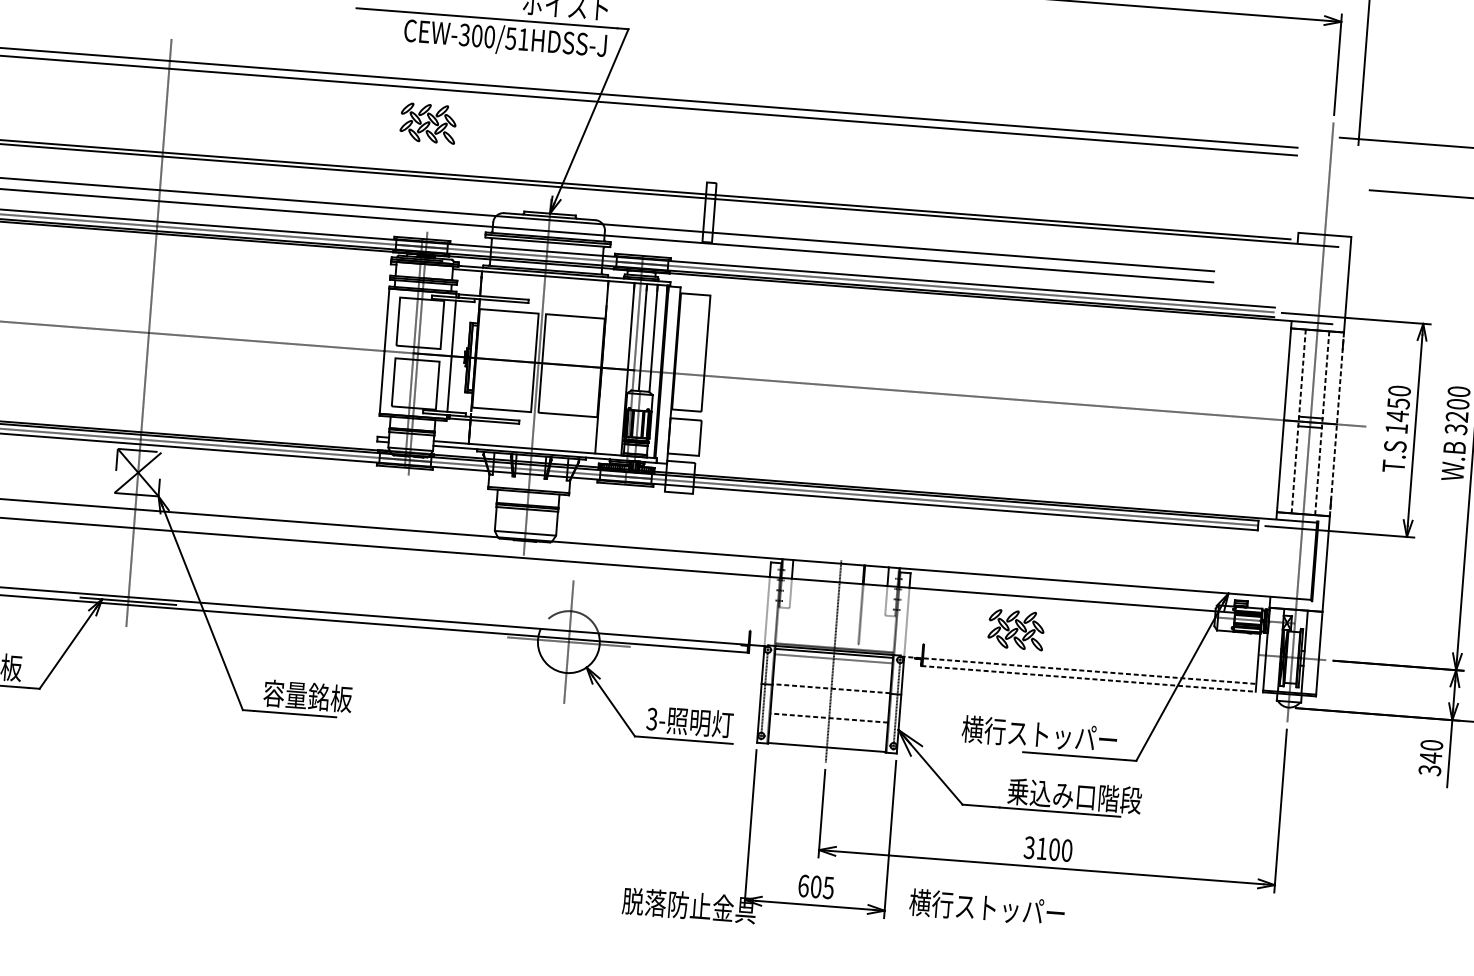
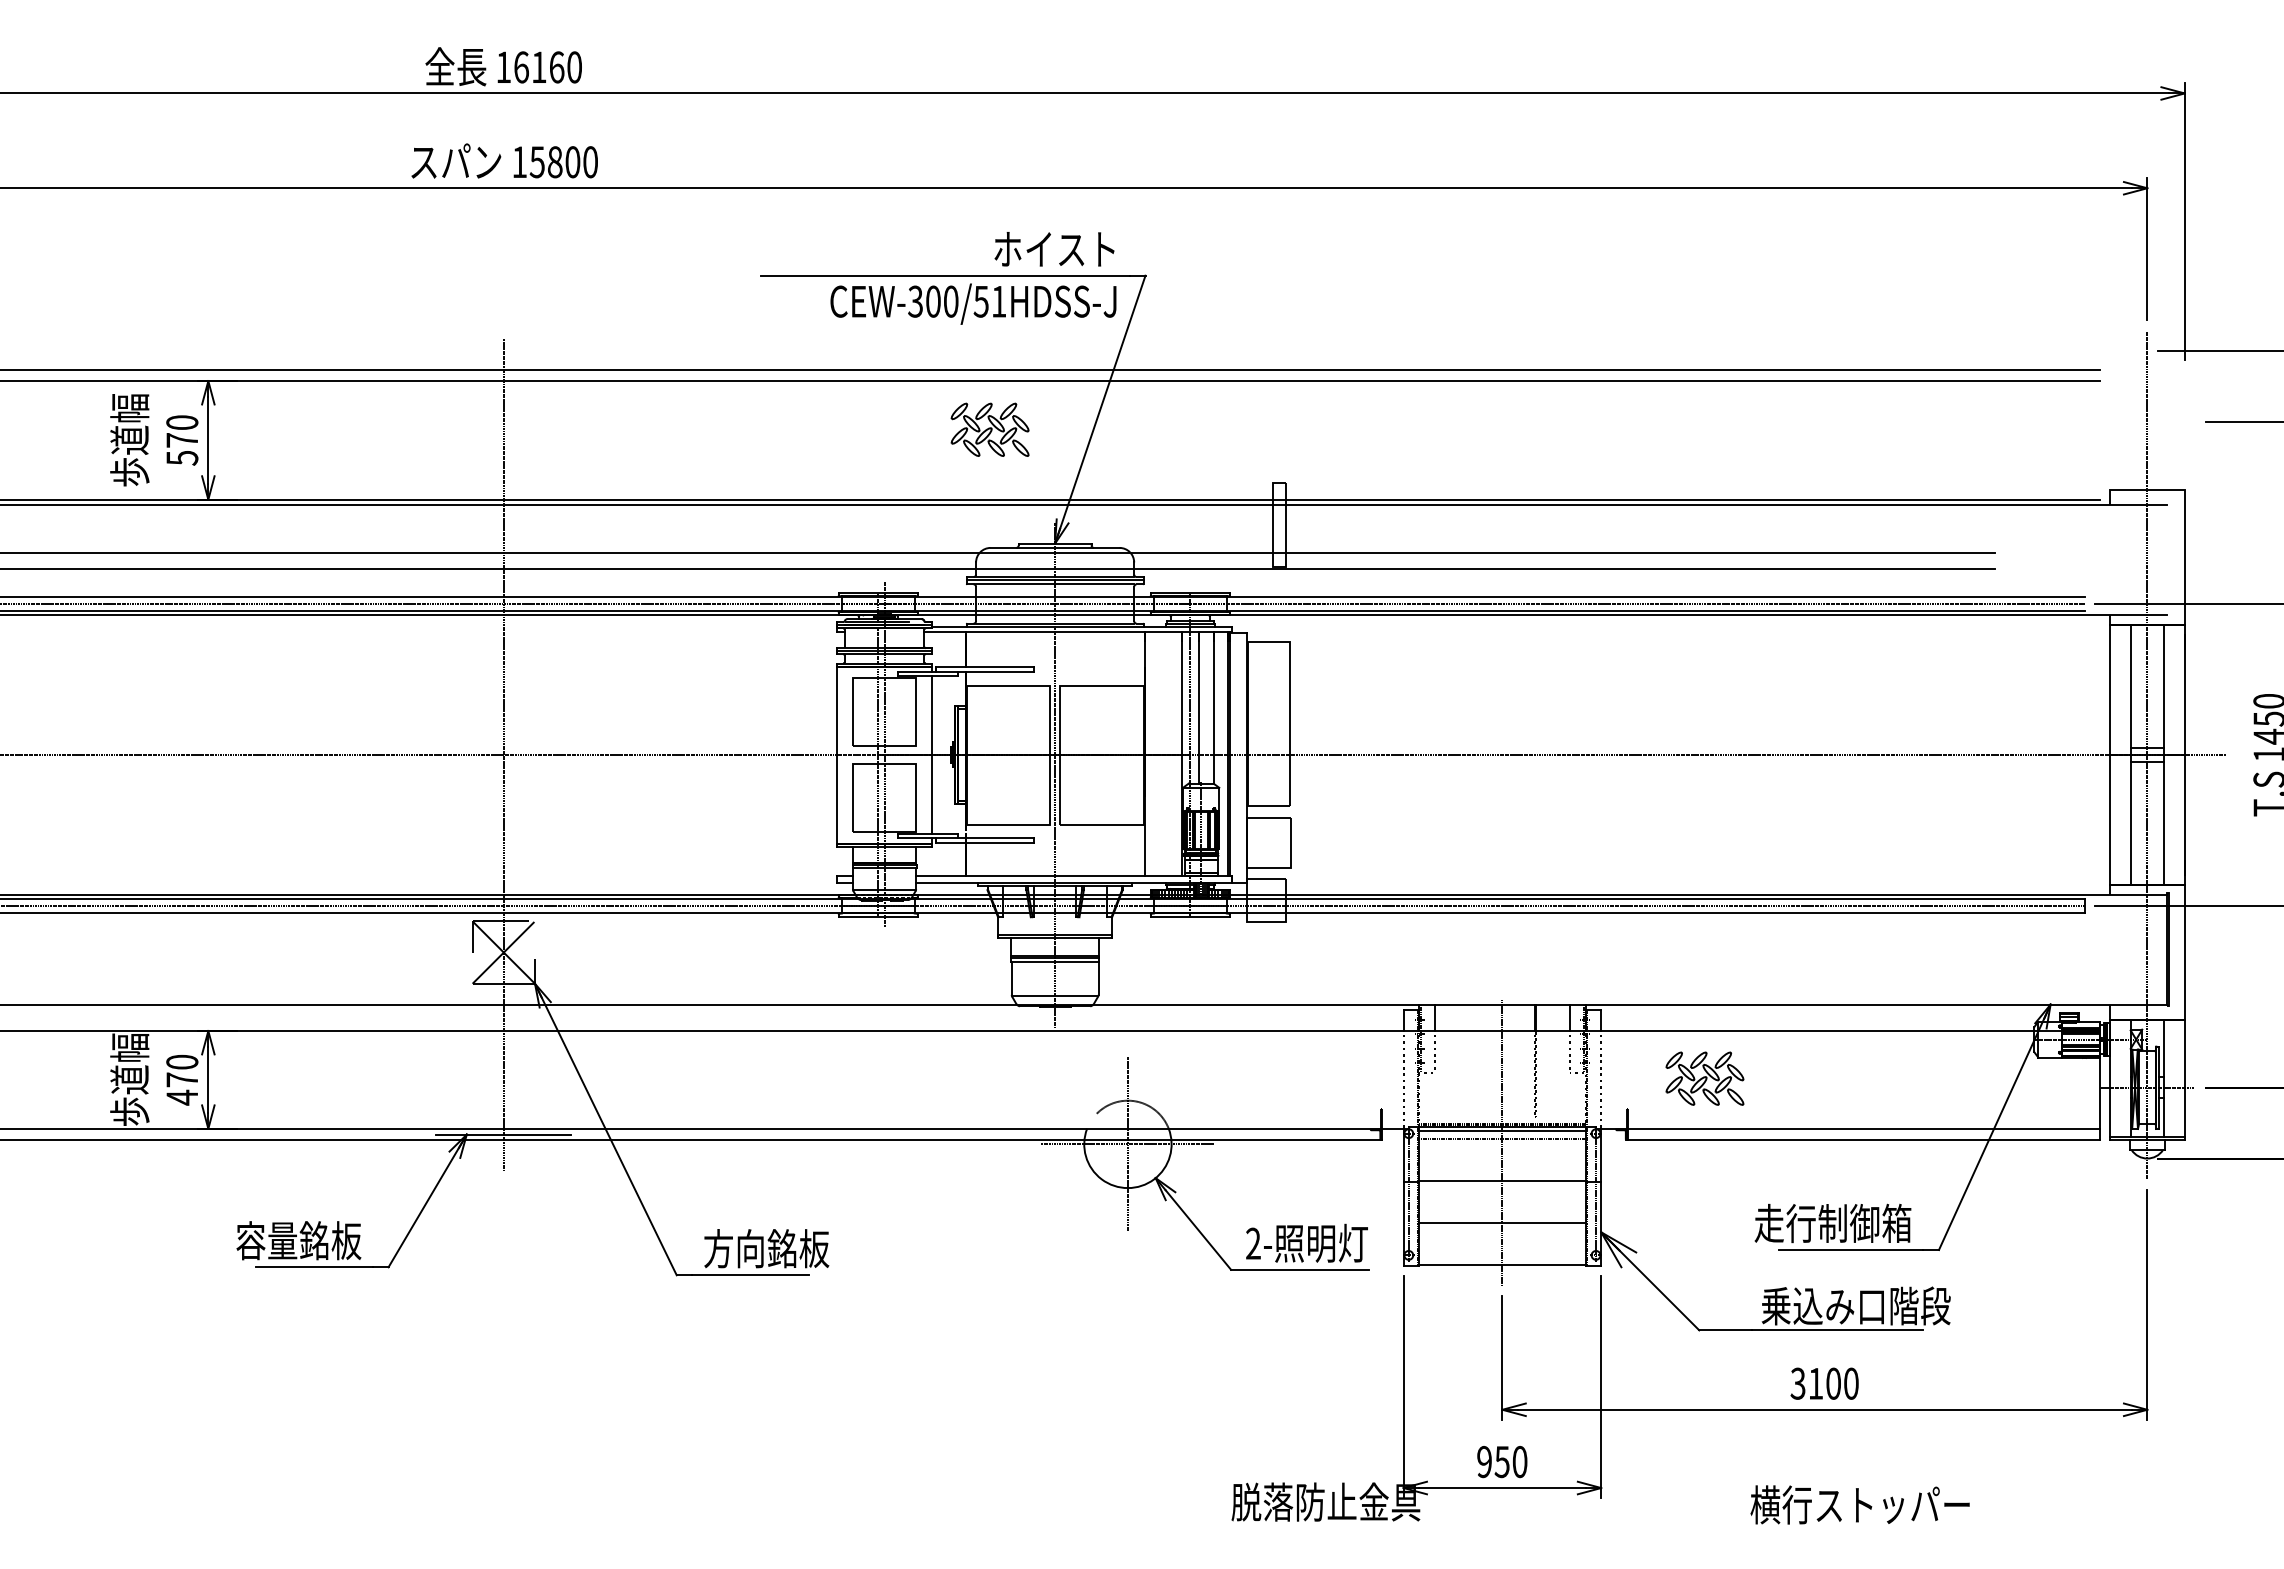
part: (427, 123) -> (989, 429), moved
line: (1298, 421) -> (2130, 754), dashed -> solid
line: (1322, 423) -> (2164, 755), dashed -> solid
line: (1336, 424) -> (2184, 755), dashed -> solid
part: (1015, 629) -> (1704, 1078), moved
line: (1078, 670) -> (1847, 1128), dashed -> solid
line: (1088, 678) -> (1862, 1139), dashed -> solid
line: (830, 688) -> (1501, 1181), dashed -> solid
text: (285, 694) -> (734, 1248), 容量銘板 -> 方向銘板
text: (651, 718) -> (1252, 1243), 3- -> 2-
line: (828, 718) -> (1501, 1223), dashed -> solid
text: (1039, 734) -> (1800, 1223), 横行ストッパー -> 走行制御箱
text: (816, 886) -> (1502, 1461), 605 -> 950
text: (986, 907) -> (1859, 1504), moved

